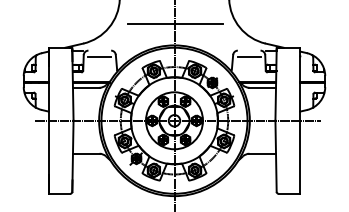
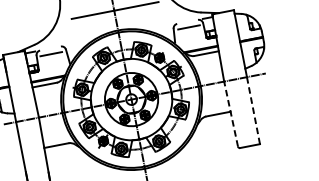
line: (276, 156) -> (231, 114), solid -> dashed
line: (300, 157) -> (253, 110), solid -> dashed

